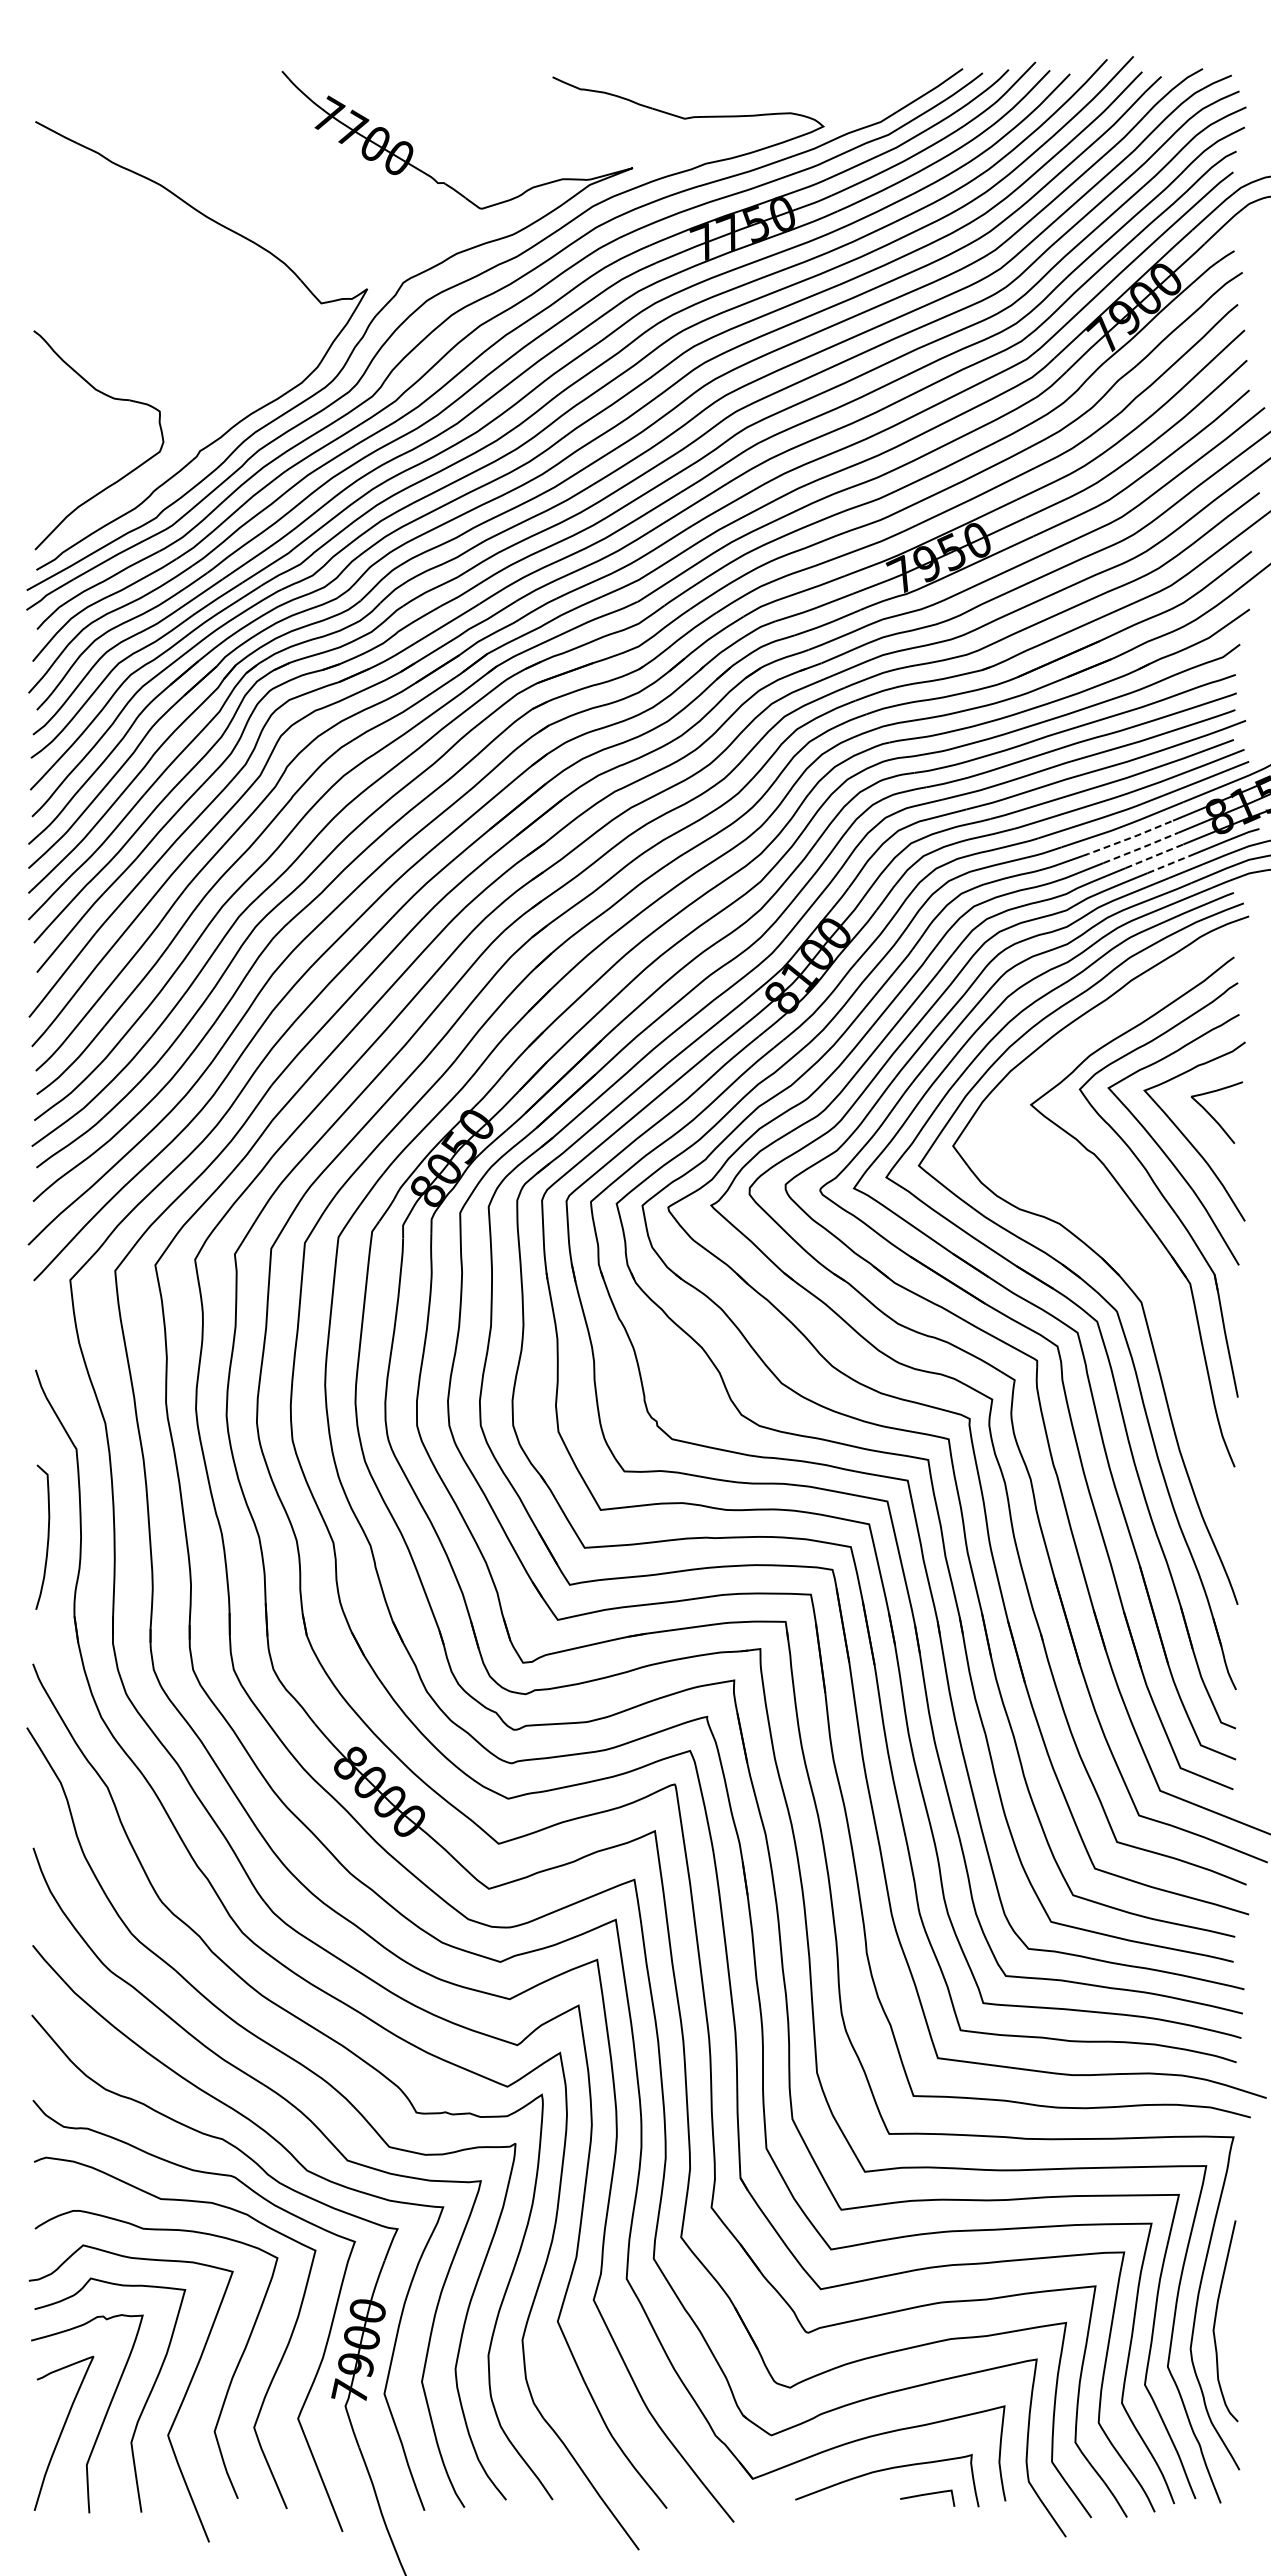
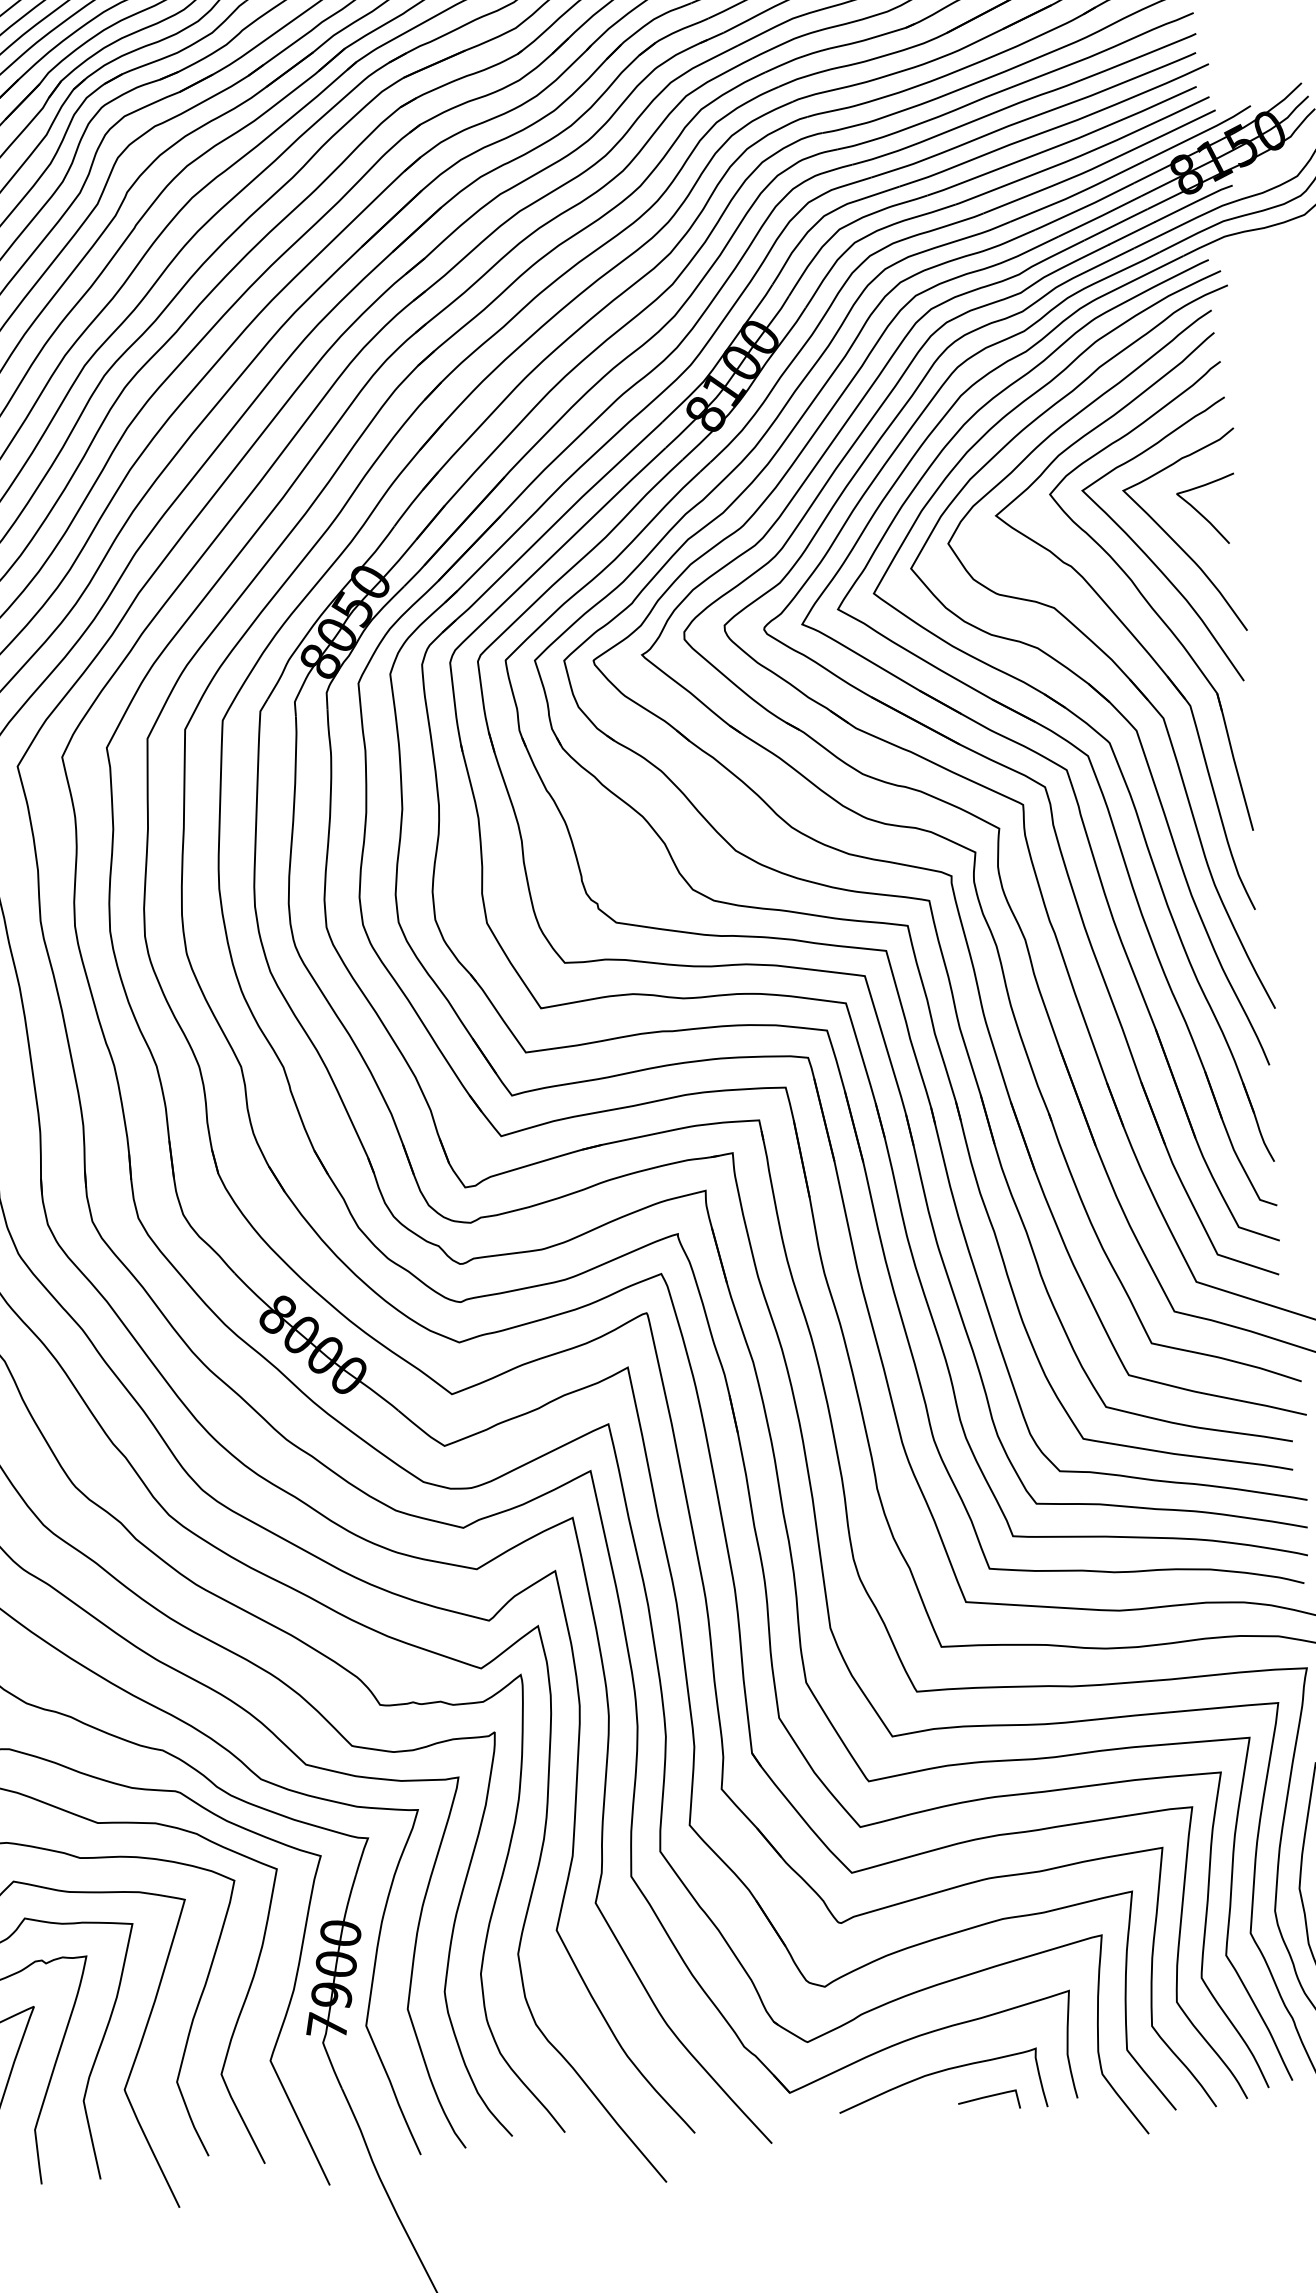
line: (1128, 839) -> (1085, 207), dashed -> solid
line: (1142, 847) -> (1101, 215), dashed -> solid
line: (1155, 855) -> (1117, 223), dashed -> solid
line: (1168, 864) -> (1132, 232), dashed -> solid
part: (1122, 1238) -> (1110, 659), added

